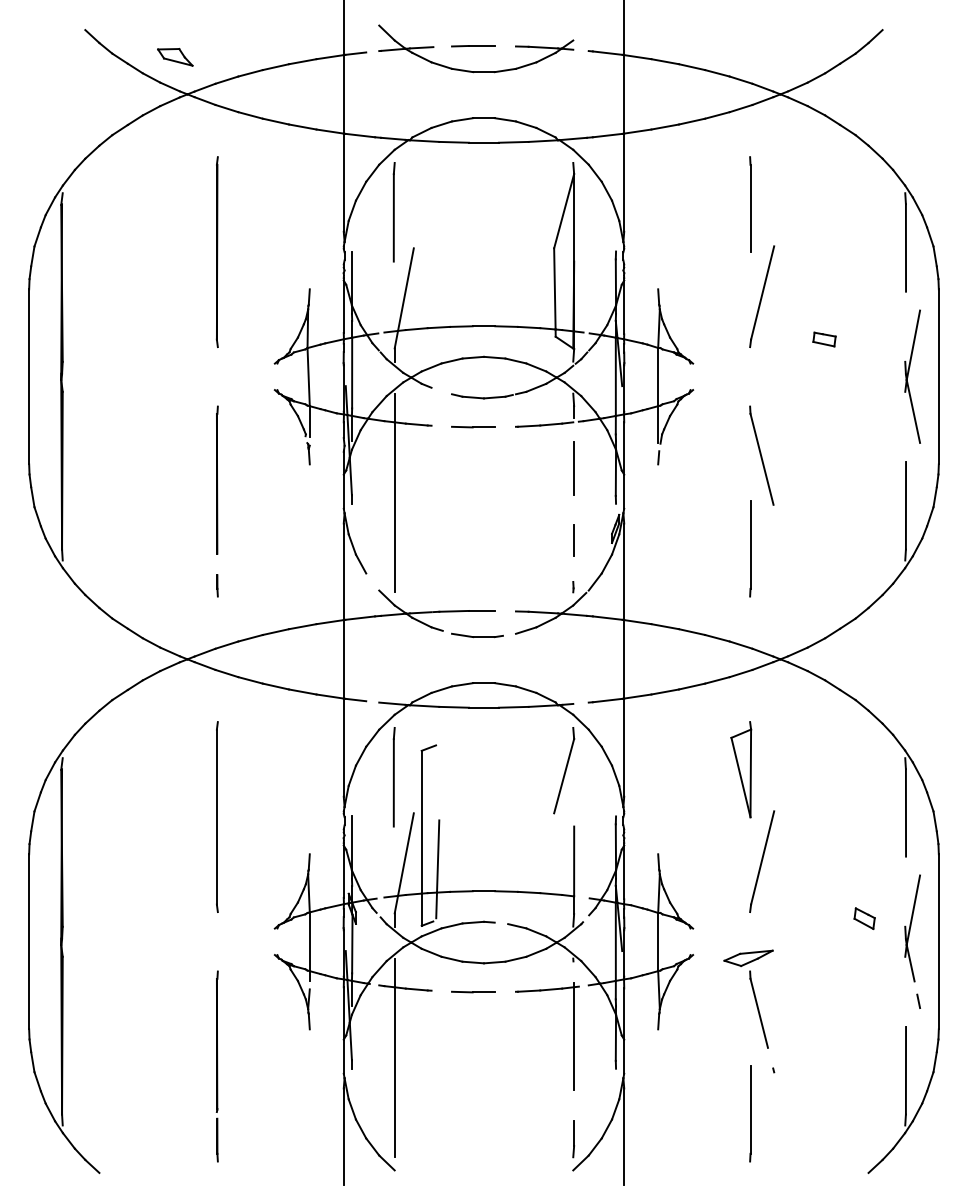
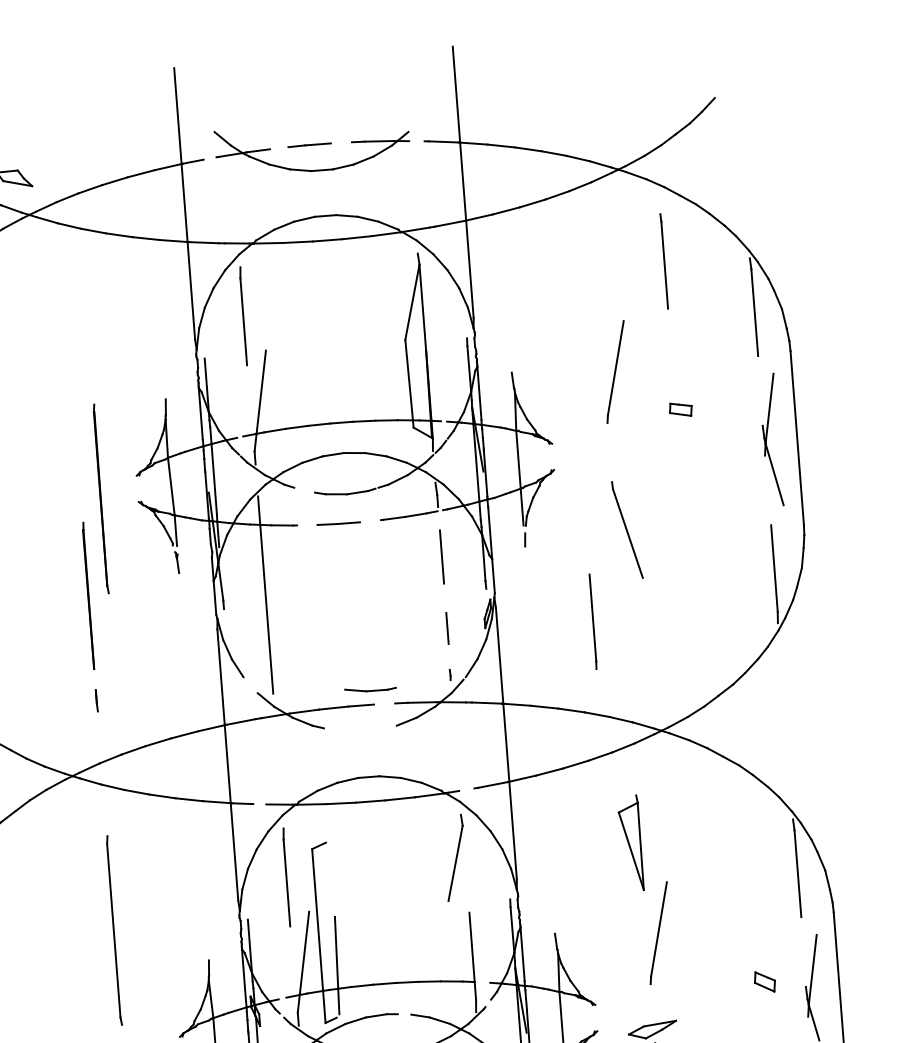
line: (750, 204) -> (664, 261), moved
line: (216, 251) -> (100, 498), moved
line: (750, 548) -> (593, 621), moved
part: (477, 635) -> (370, 689), moved

